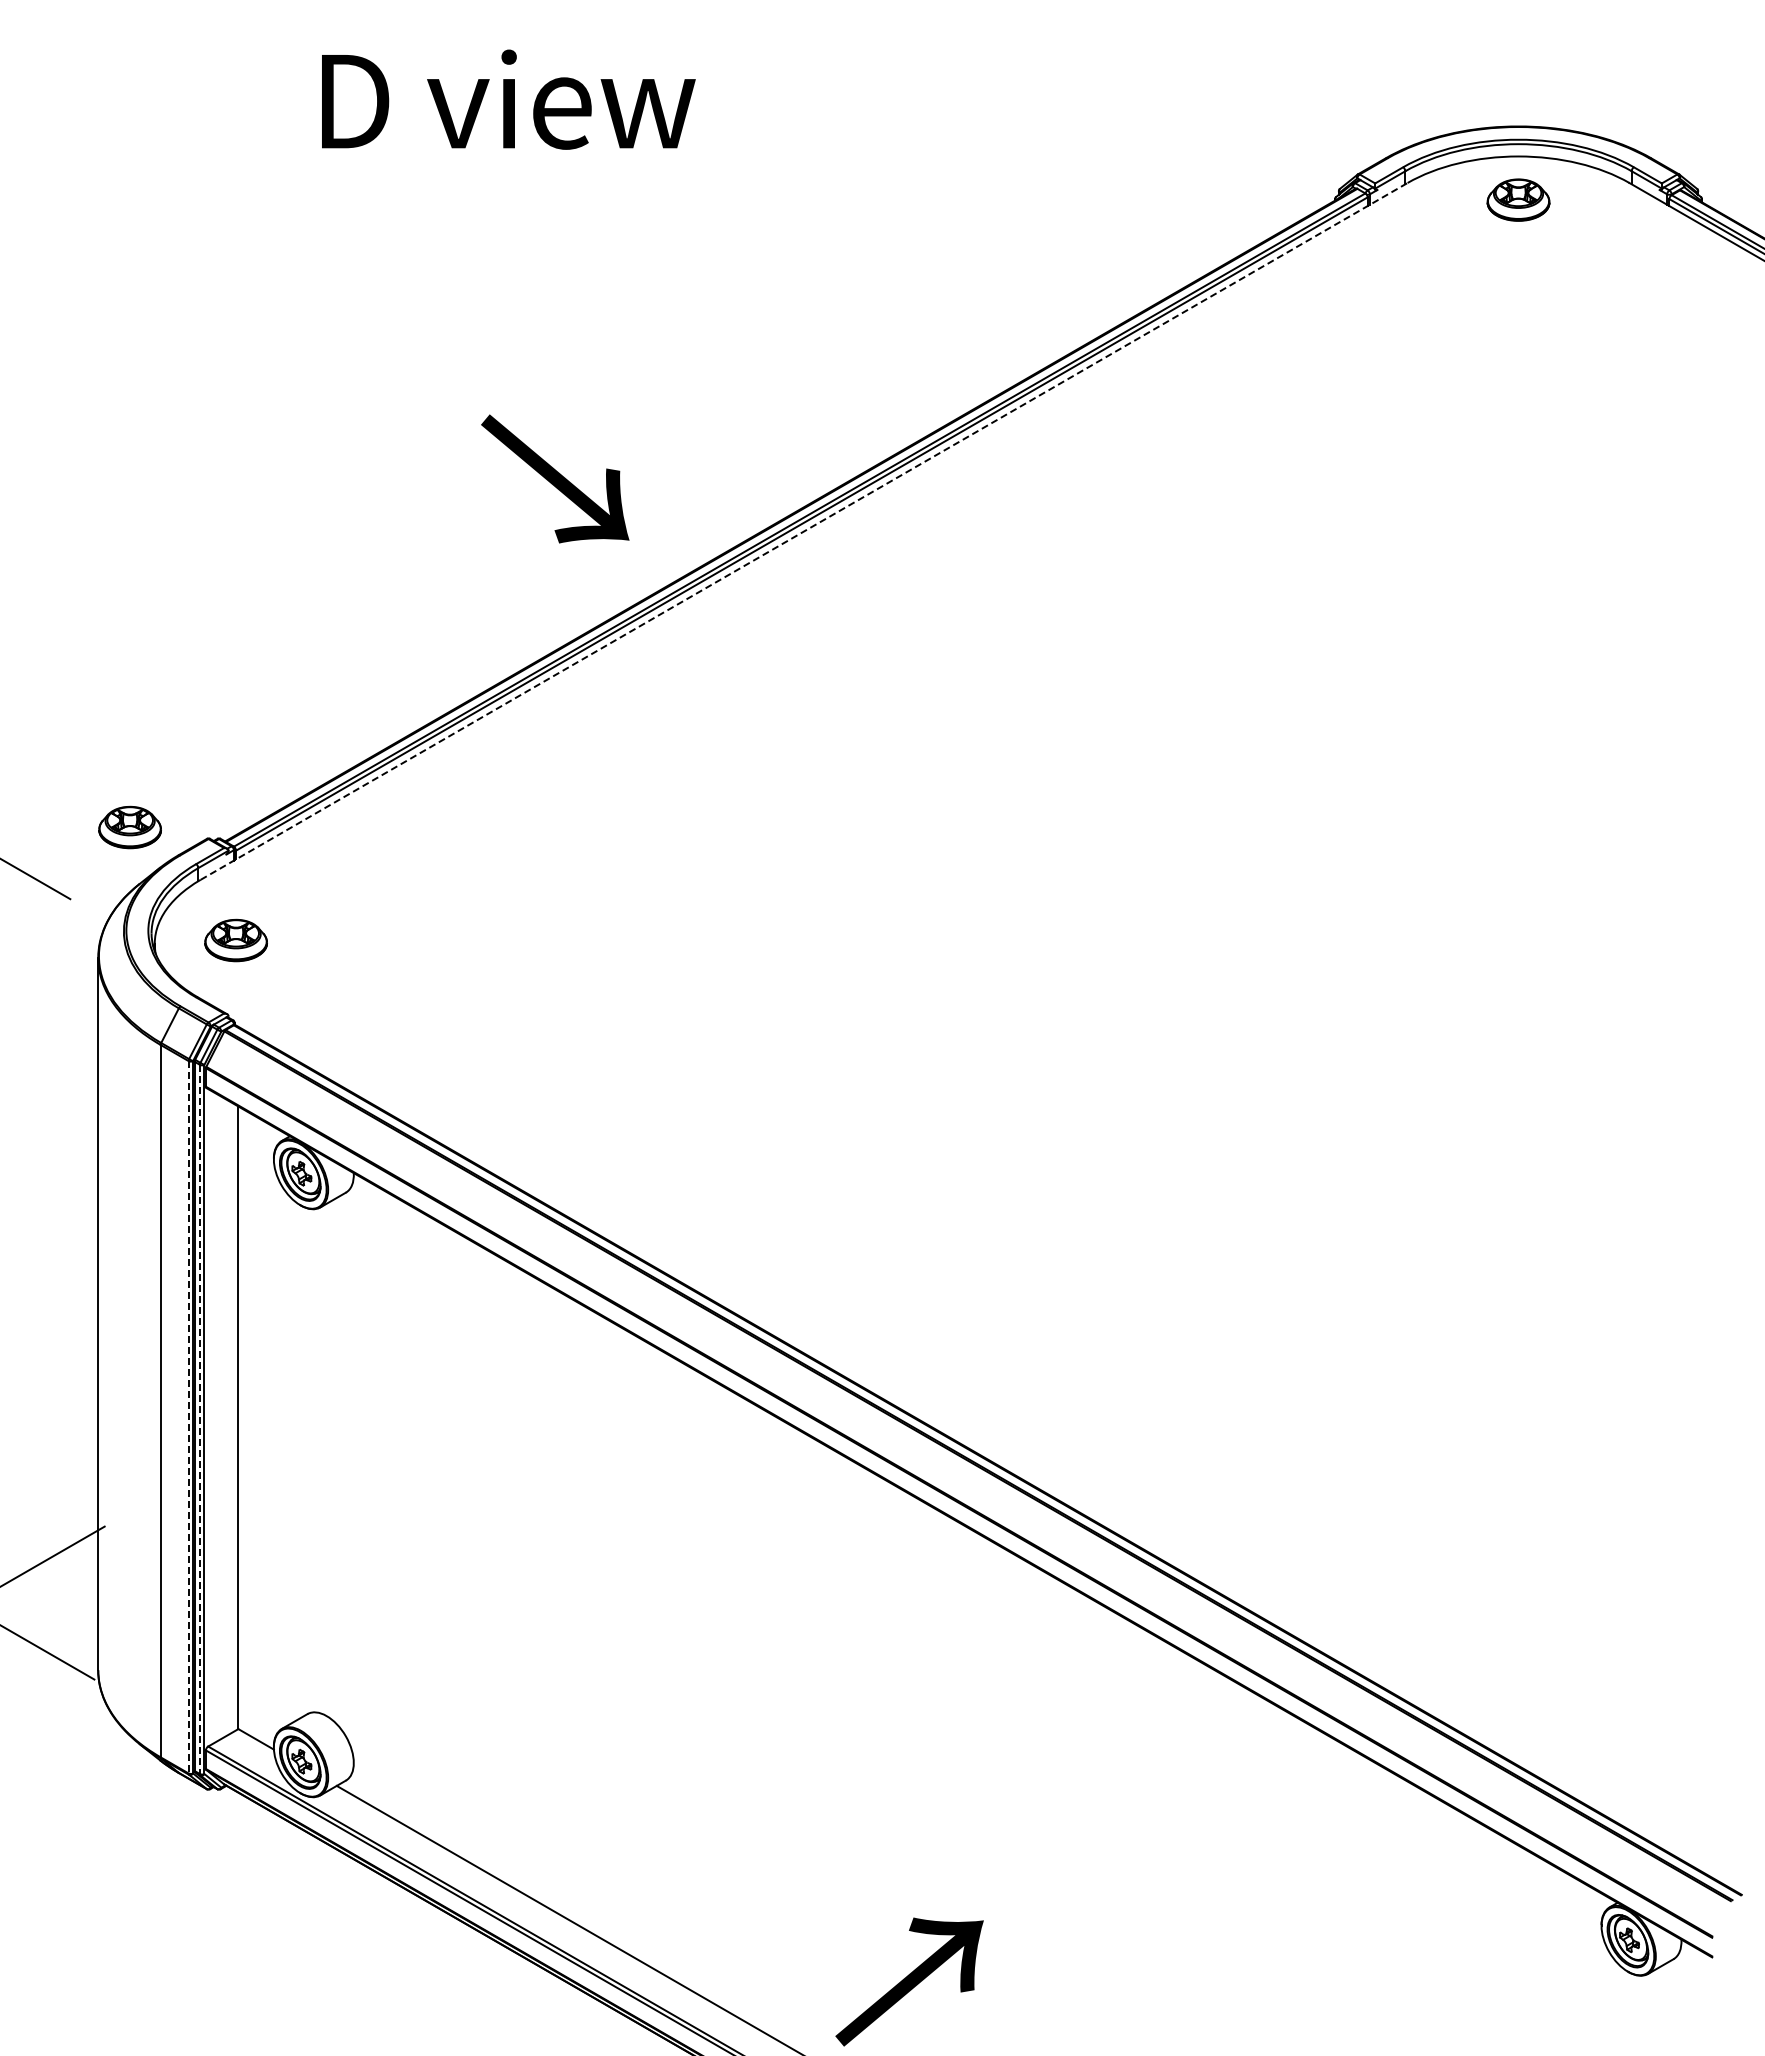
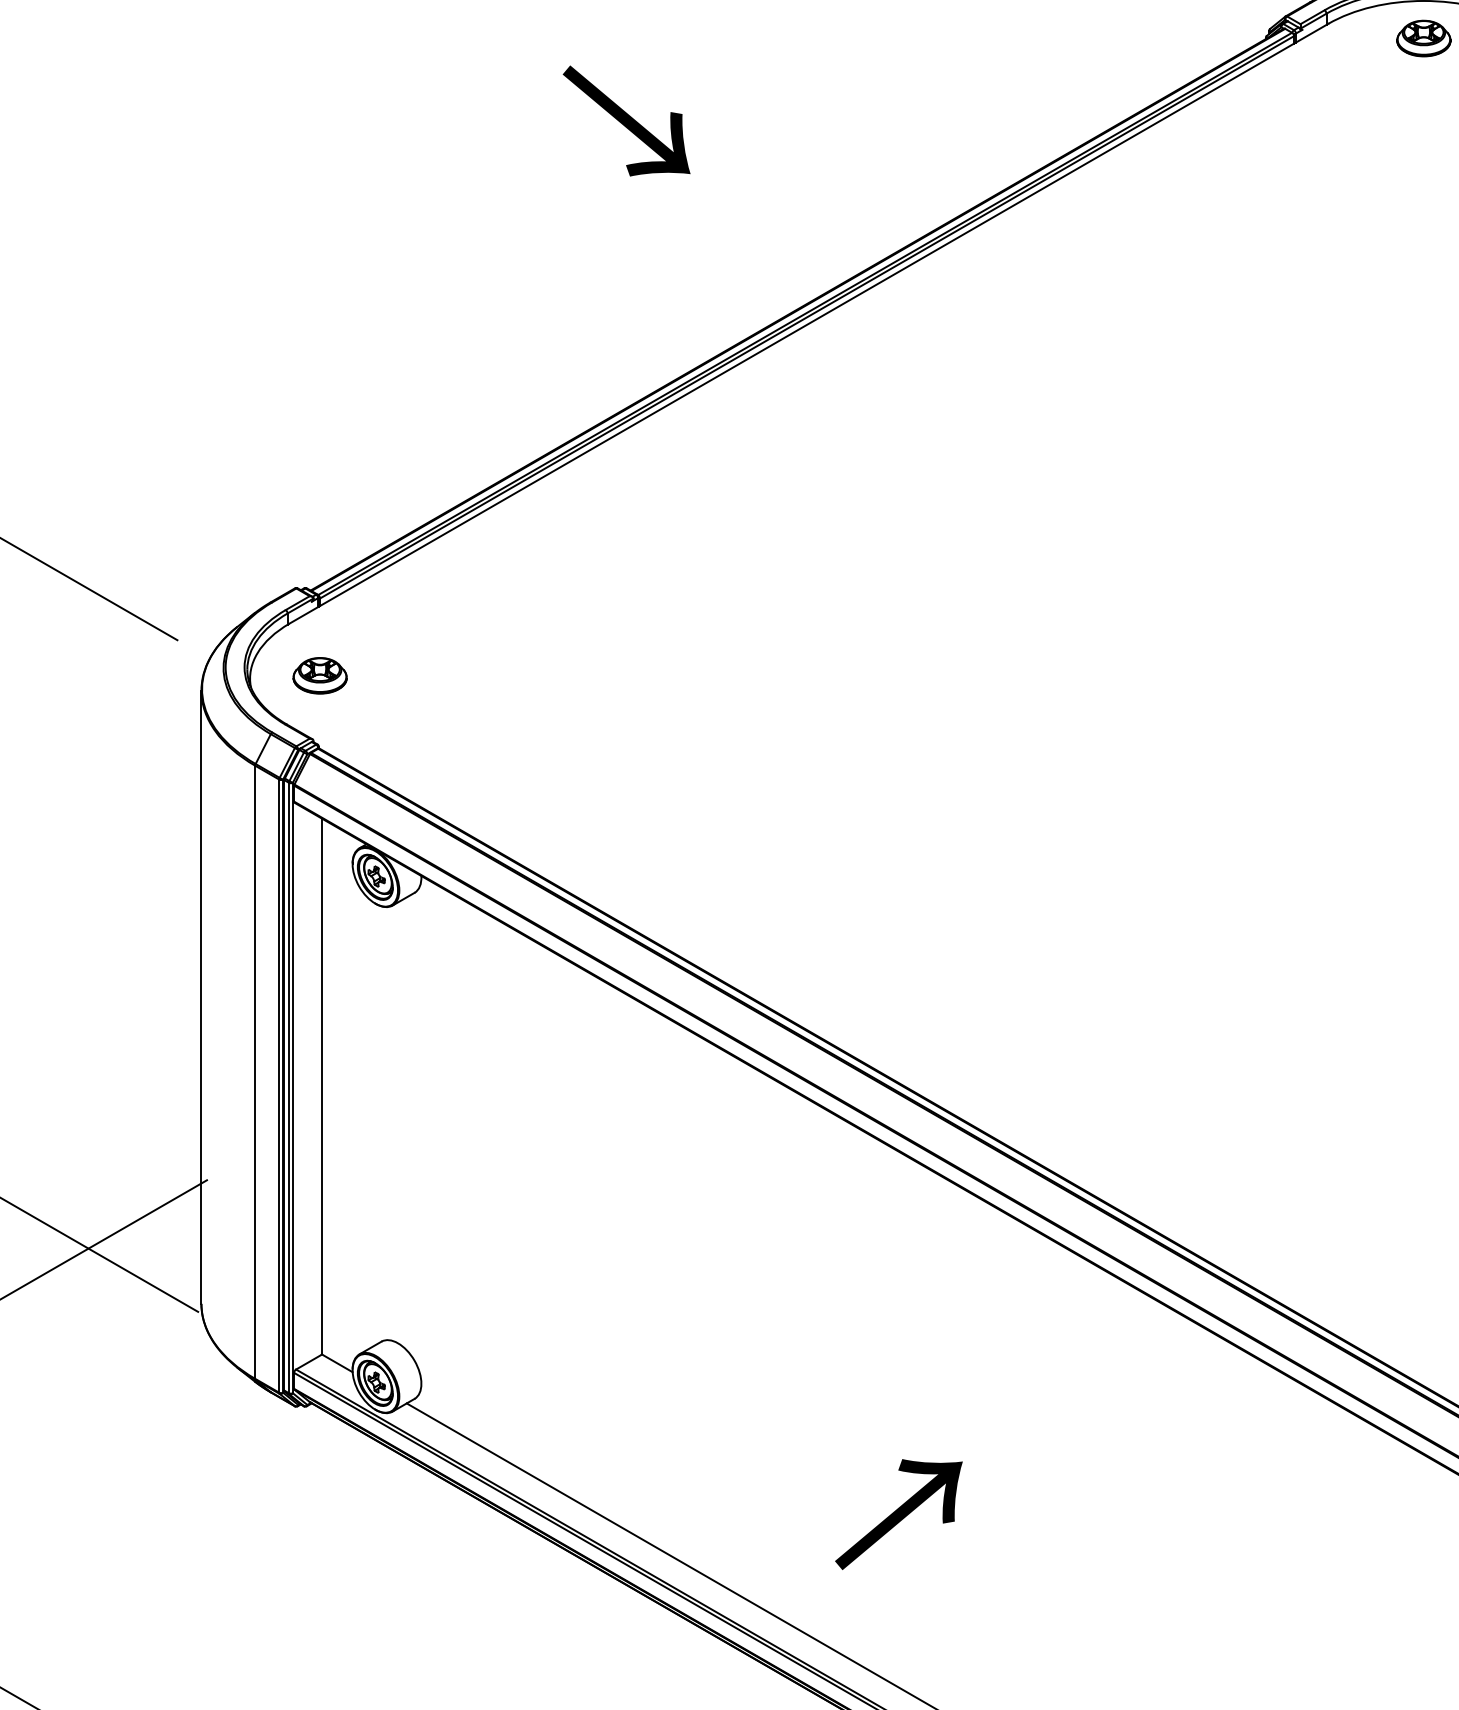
text: (555, 478) -> (626, 120), moved
line: (804, 531) -> (809, 323), dashed -> solid
part: (129, 827) -> (228, 578), removed
line: (188, 1417) -> (279, 1086), dashed -> solid
line: (199, 1419) -> (288, 1088), dashed -> solid
text: (909, 1981) -> (898, 1514), moved

